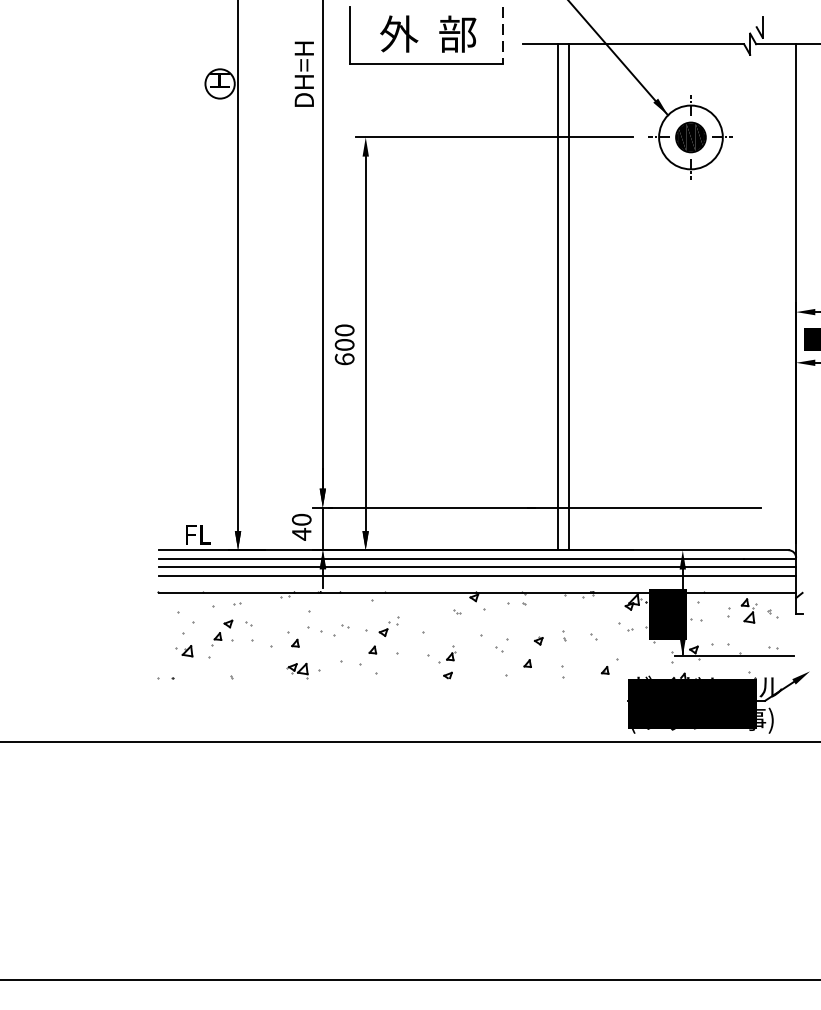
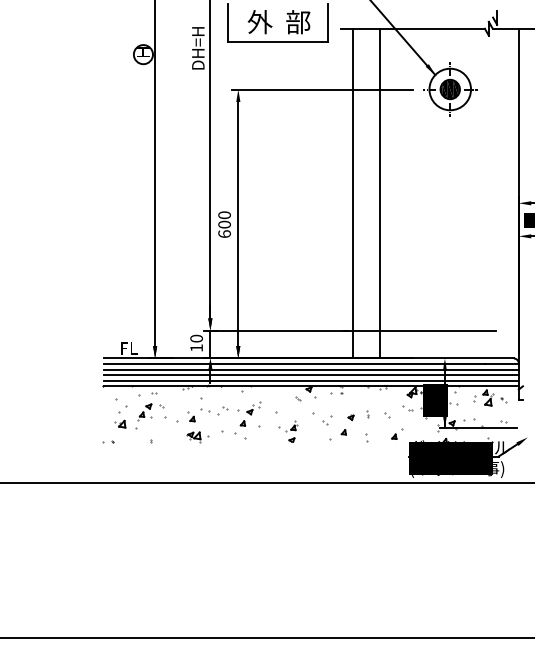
line: (502, 36) -> (327, 23), dashed -> solid
line: (557, 297) -> (380, 193), moved
line: (568, 297) -> (352, 193), moved
text: (301, 534) -> (196, 348), 40 -> 10
line: (476, 584) -> (310, 380), added

